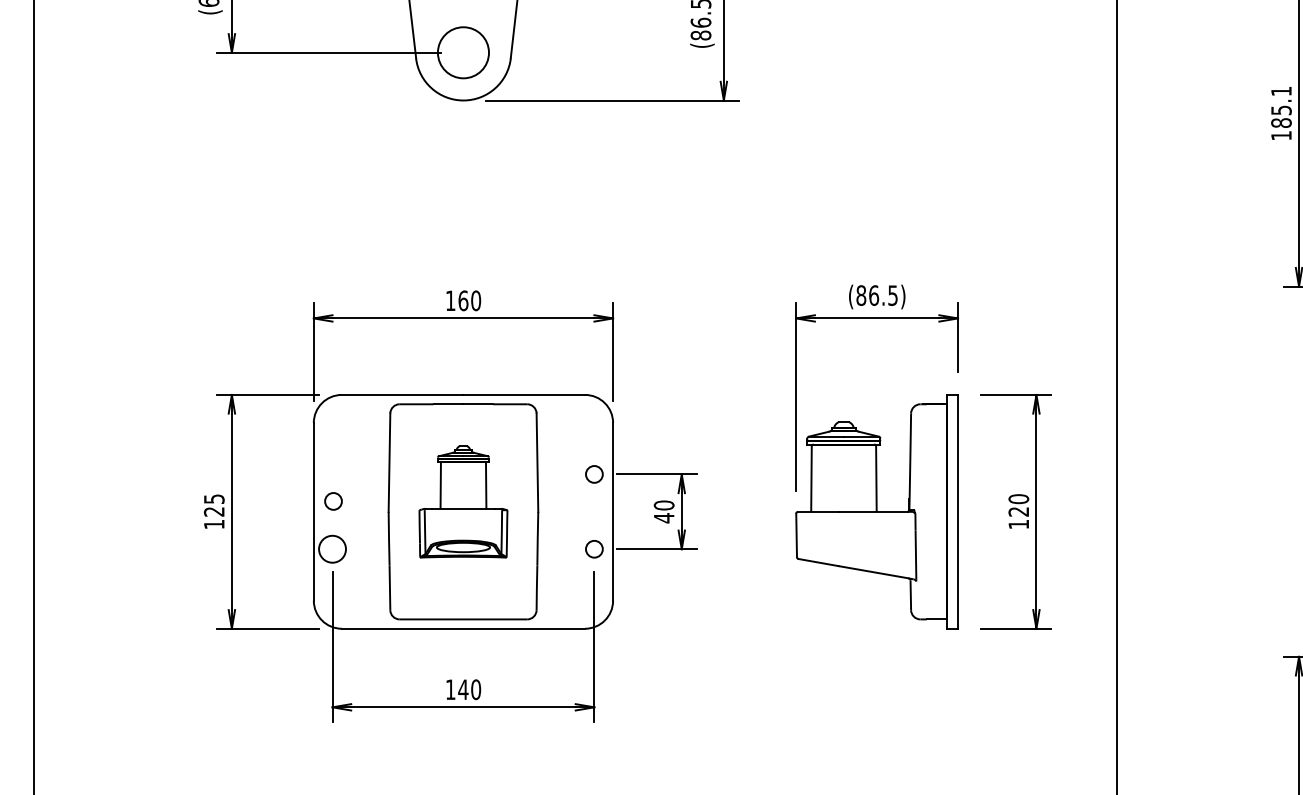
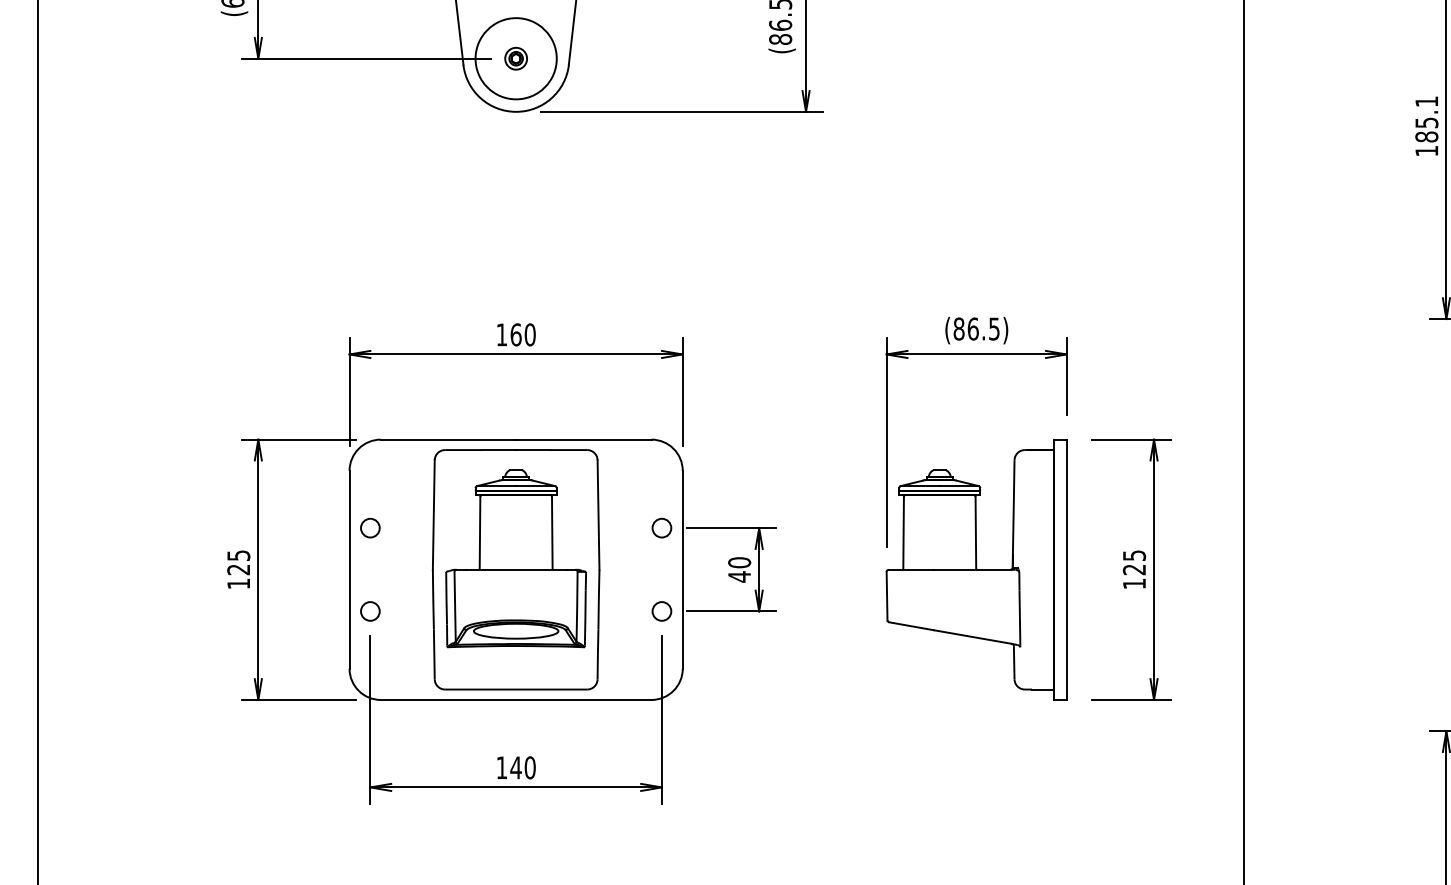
circle: (463, 52) -> (516, 58), size x1.43
part: (463, 52) -> (516, 58), added
text: (1018, 499) -> (1134, 556), 120 -> 125
circle: (333, 501) -> (370, 528), moved
part: (463, 501) -> (516, 558), size x1.43
circle: (332, 548) -> (370, 610), size x0.62

